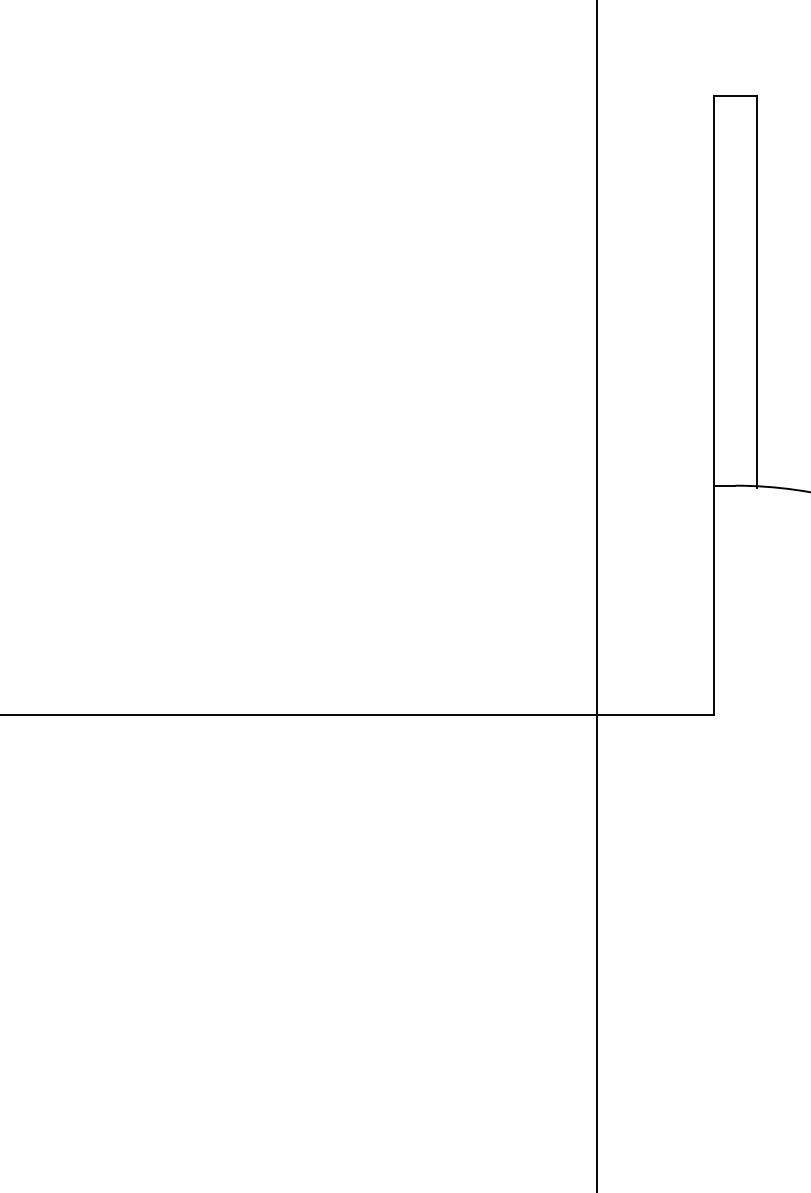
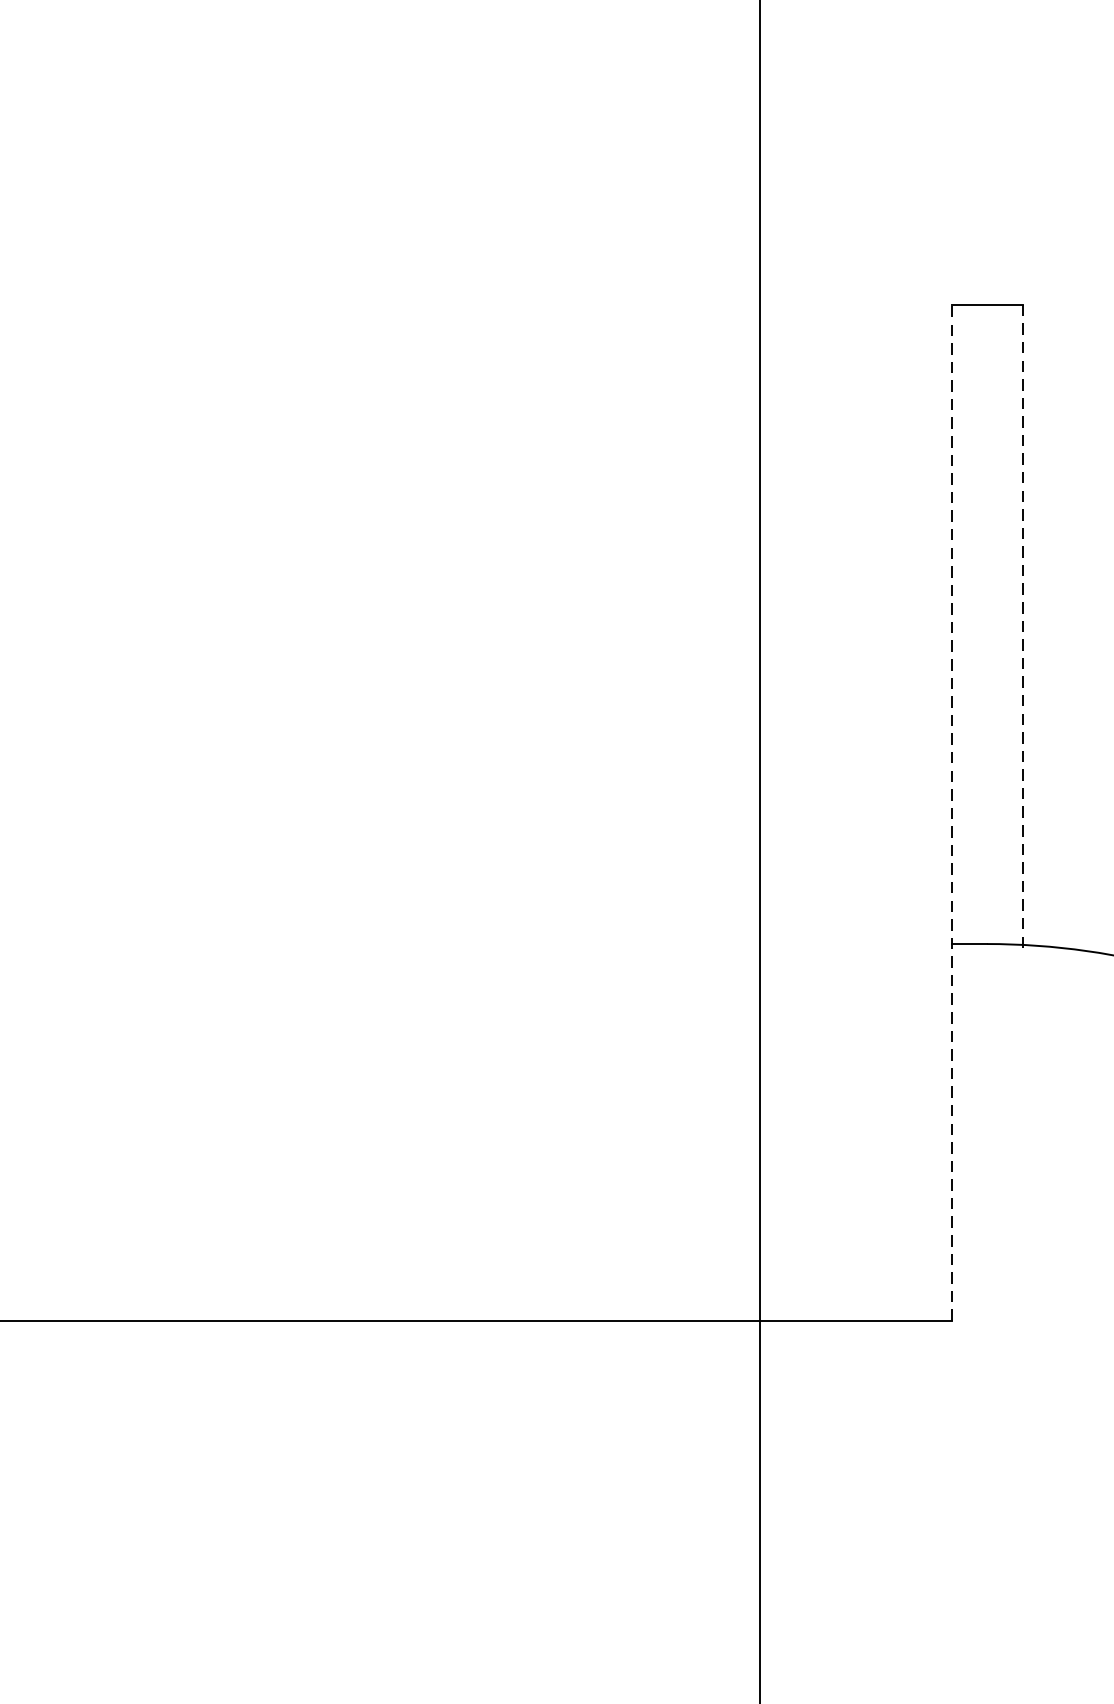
line: (756, 292) -> (1021, 627), solid -> dashed
line: (713, 405) -> (951, 812), solid -> dashed

